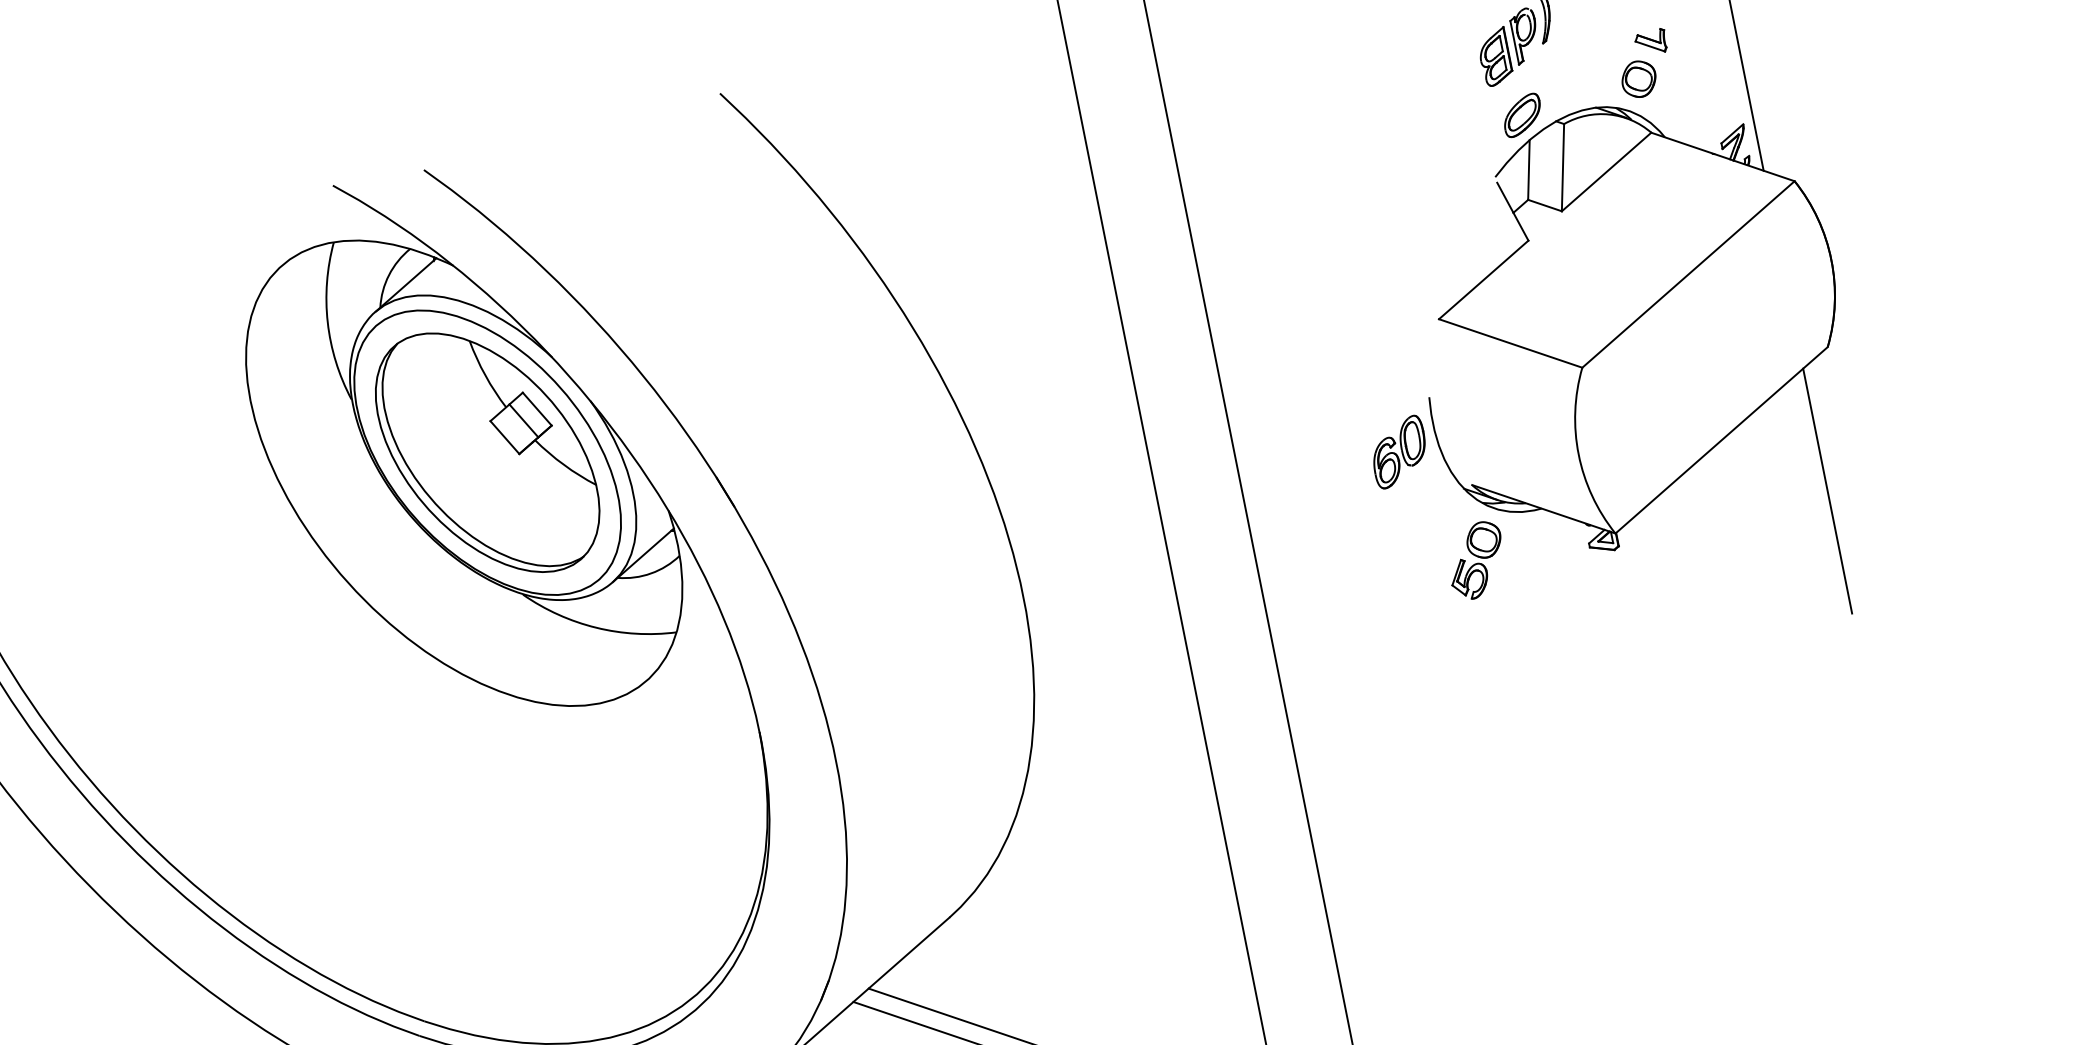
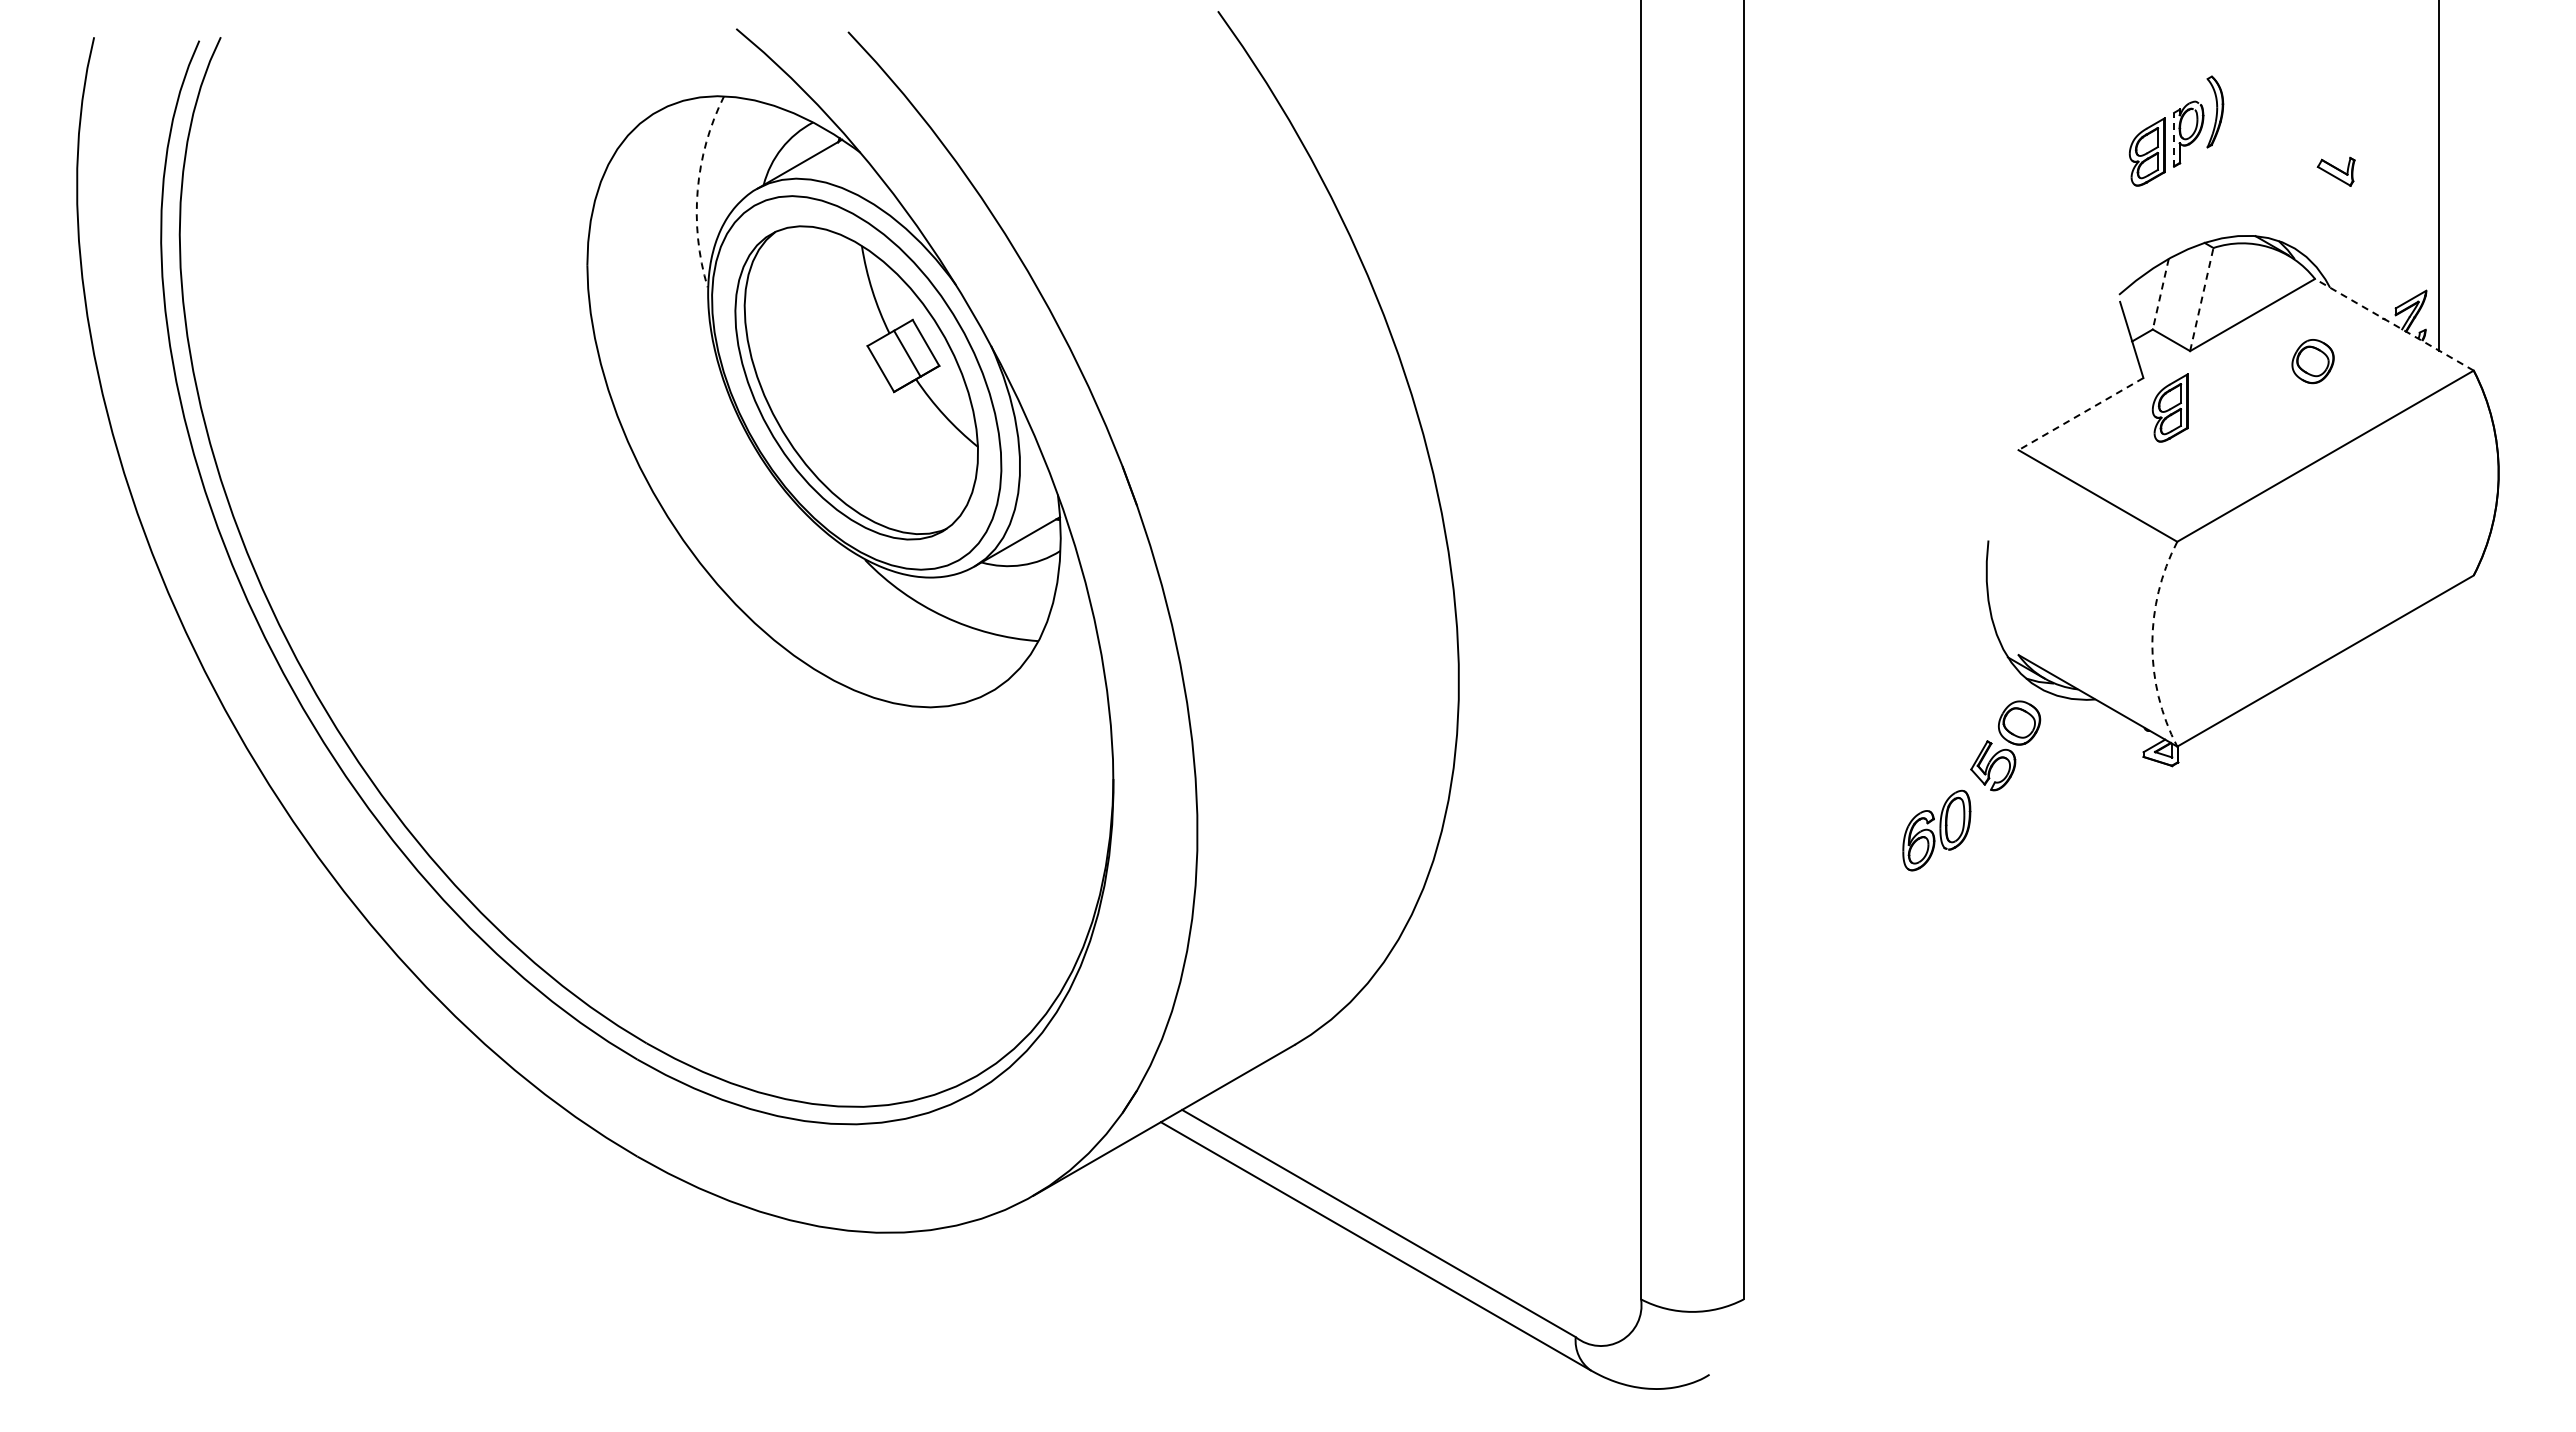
line: (1515, 42) -> (2174, 139), solid -> dashed
part: (1638, 79) -> (2312, 361), moved
part: (1521, 115) -> (2165, 227), removed
line: (1723, 156) -> (2394, 324), solid -> dashed
line: (1562, 167) -> (2201, 299), solid -> dashed
line: (1528, 170) -> (2160, 294), solid -> dashed
part: (1554, 260) -> (2169, 407), added
line: (1483, 280) -> (2080, 414), solid -> dashed
arc: (327, 322) -> (697, 190), solid -> dashed
part: (1399, 452) -> (1936, 830), moved
arc: (1578, 454) -> (2152, 644), solid -> dashed
line: (1827, 491) -> (2439, 746), removed

